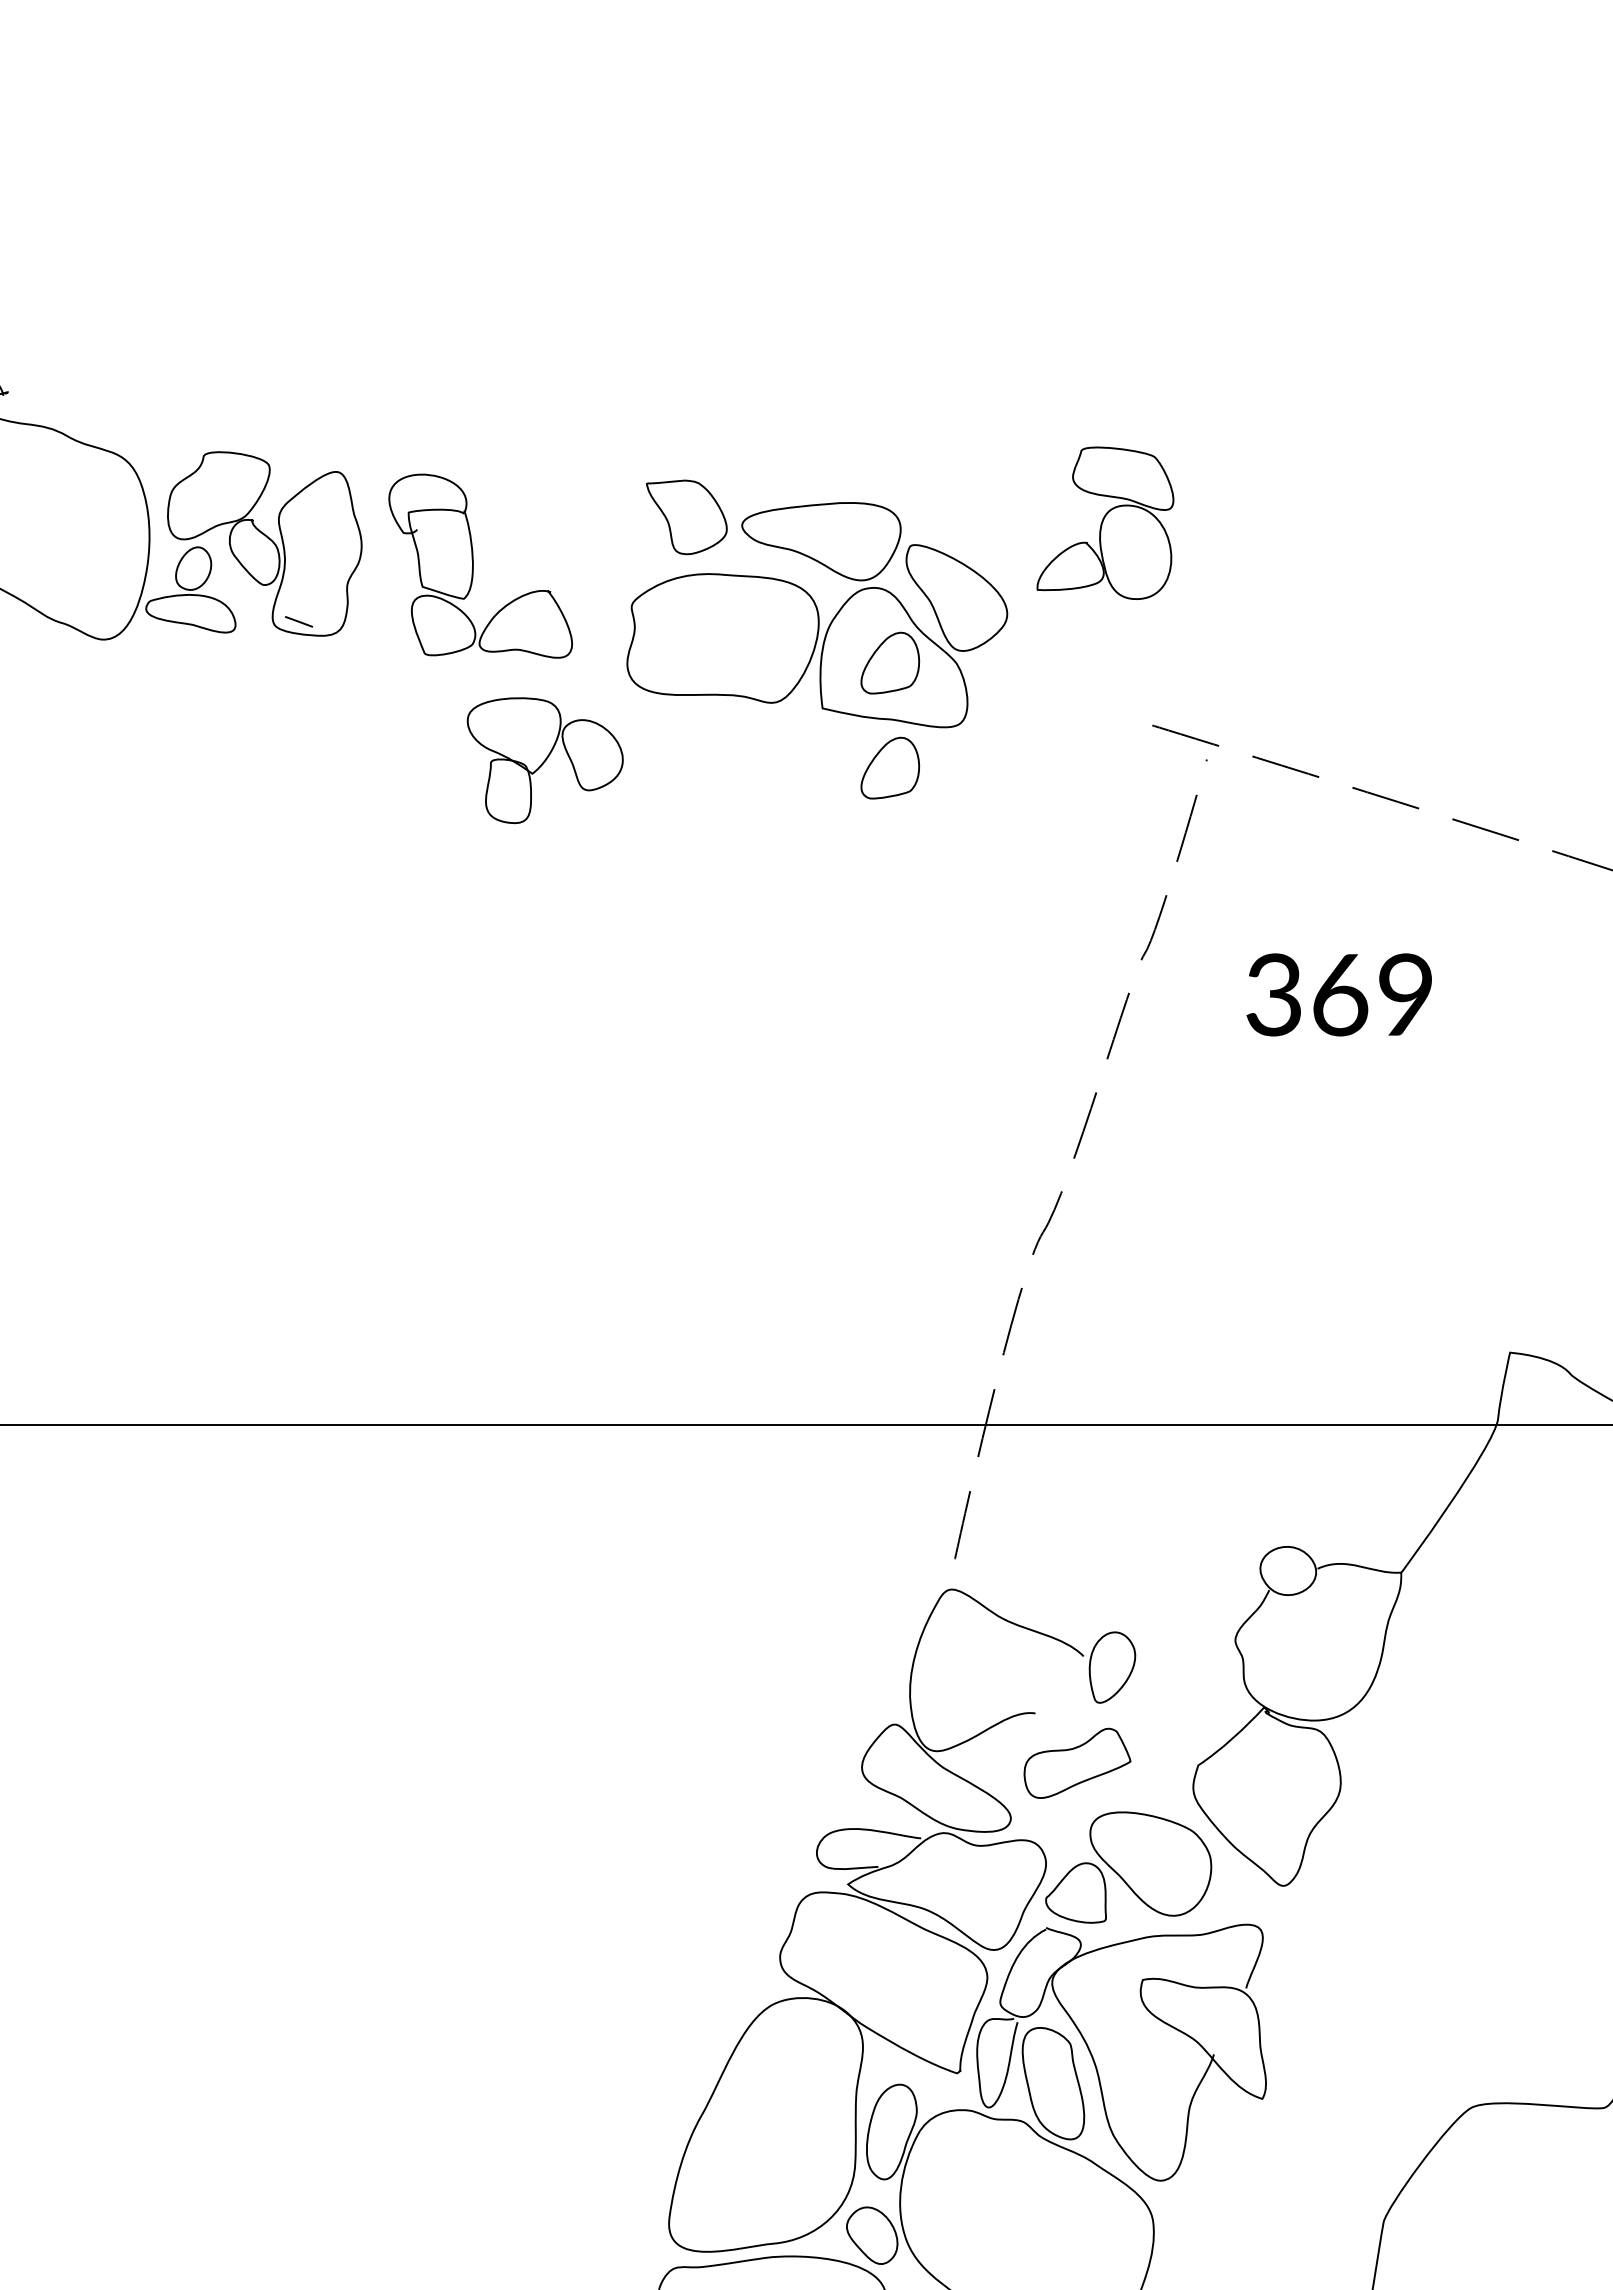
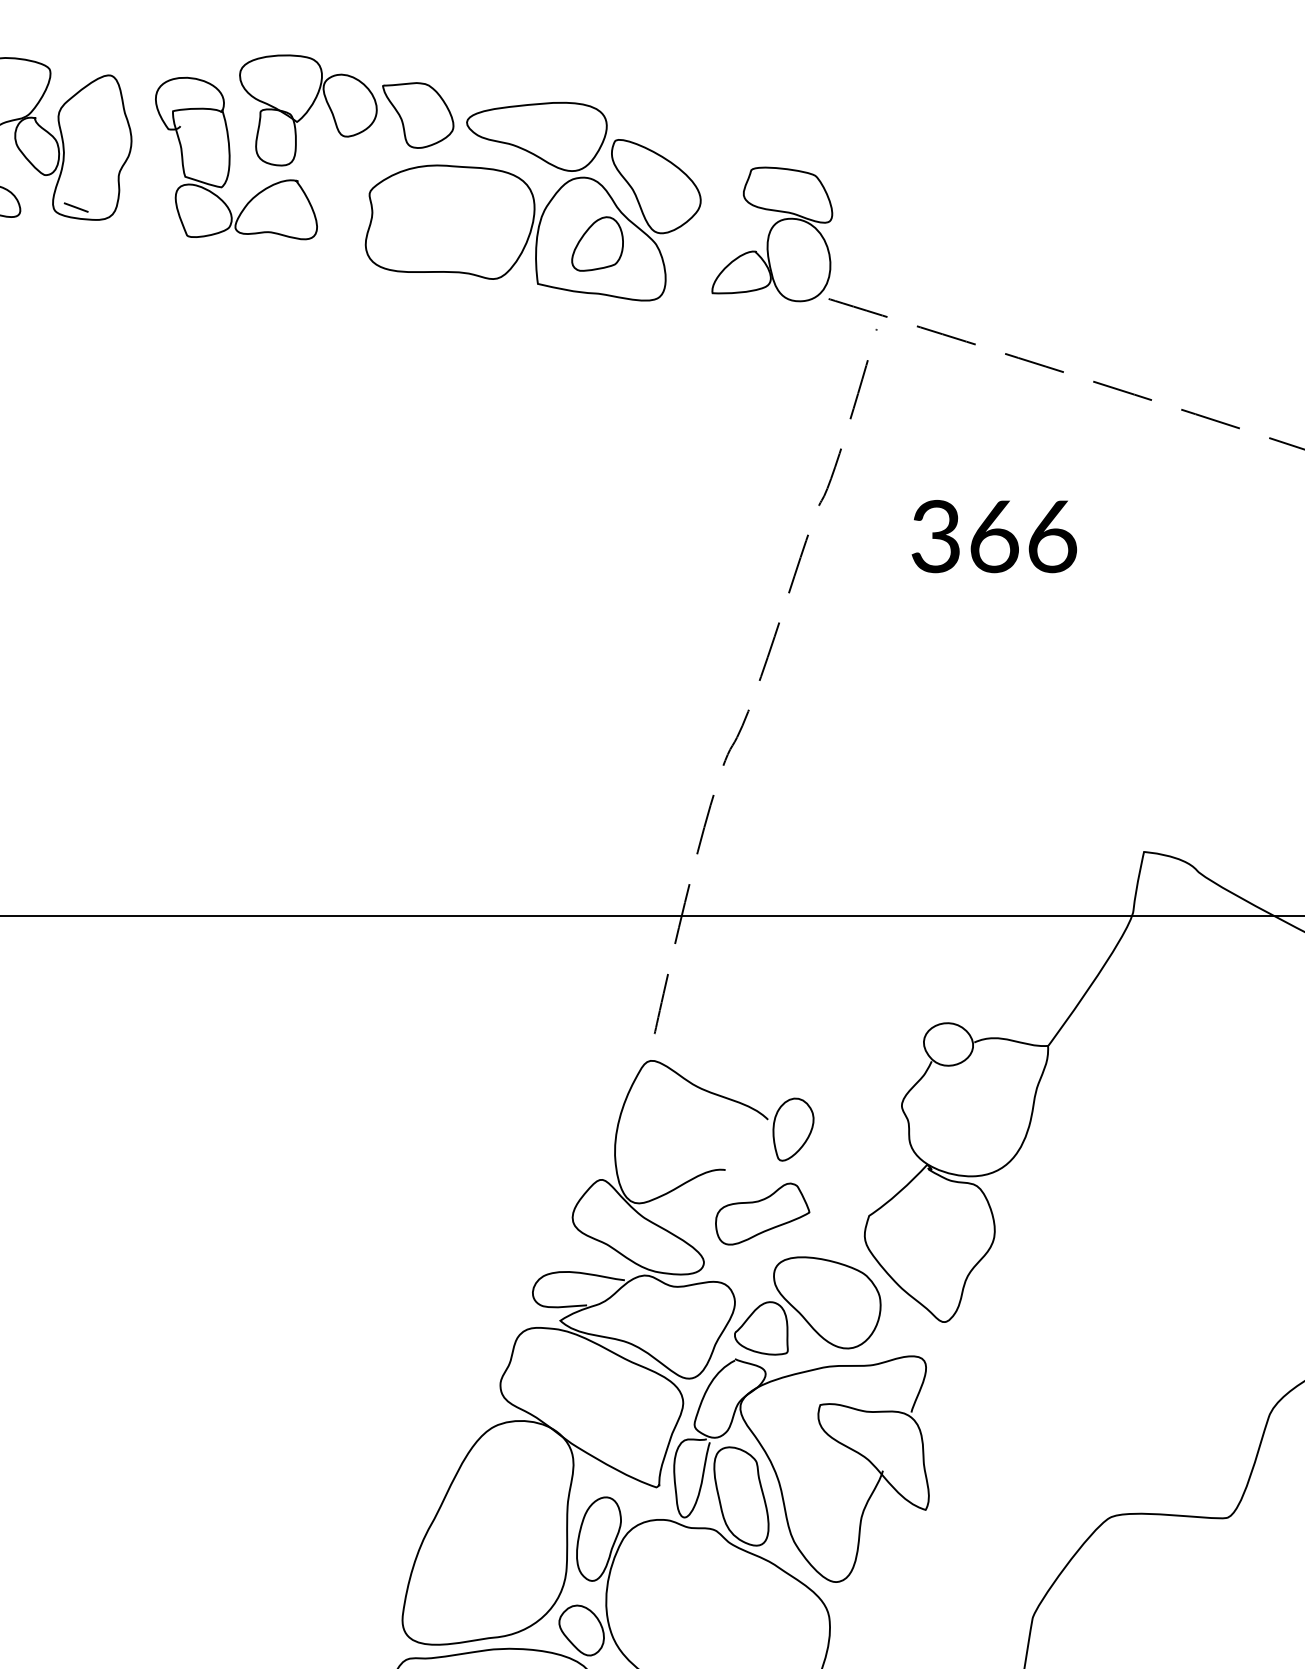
part: (1105, 522) -> (772, 233), moved
part: (544, 760) -> (307, 110), moved
part: (890, 767) -> (597, 336), removed
text: (1406, 994) -> (1052, 536), 369 -> 366

